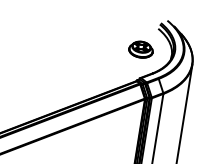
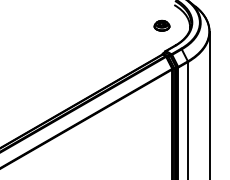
part: (140, 49) -> (161, 25), size x0.7

